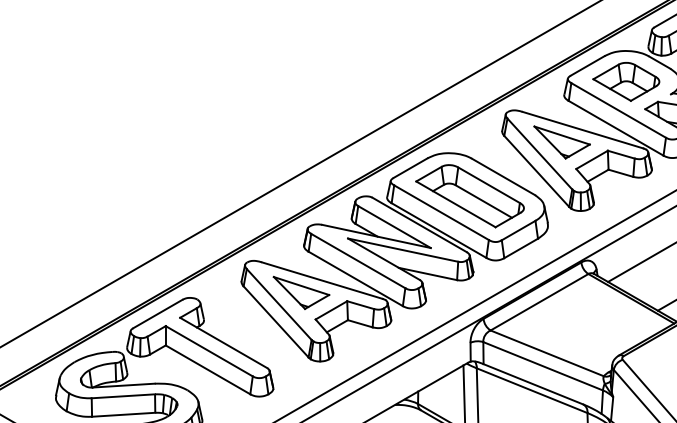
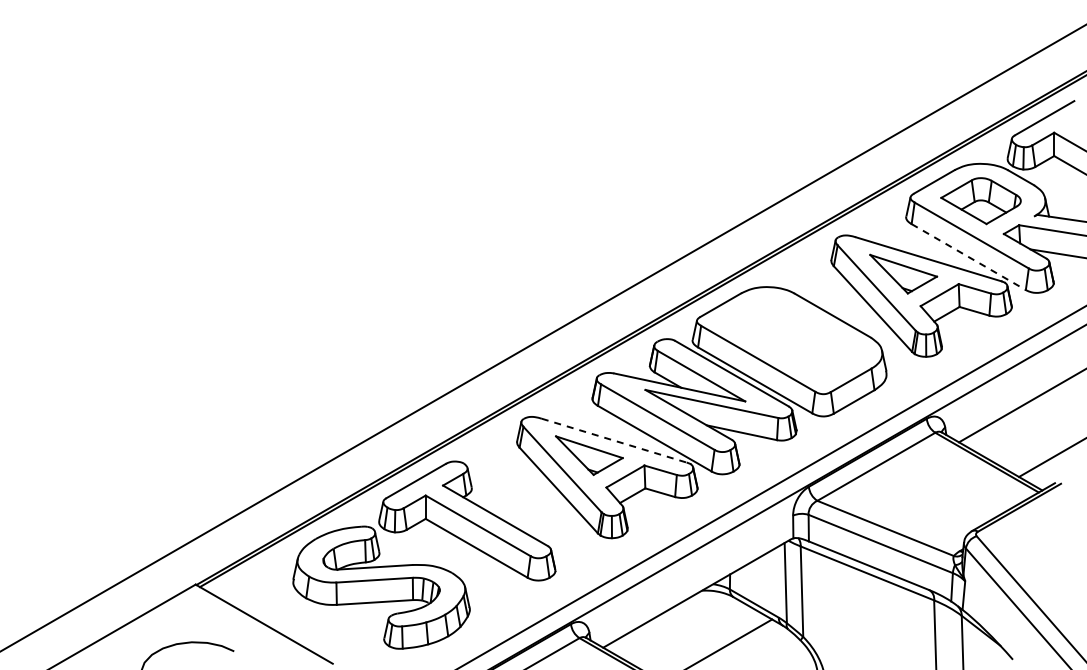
line: (615, 128) -> (968, 257), solid -> dashed
part: (469, 195) -> (792, 338), removed
line: (323, 280) -> (615, 440), solid -> dashed

